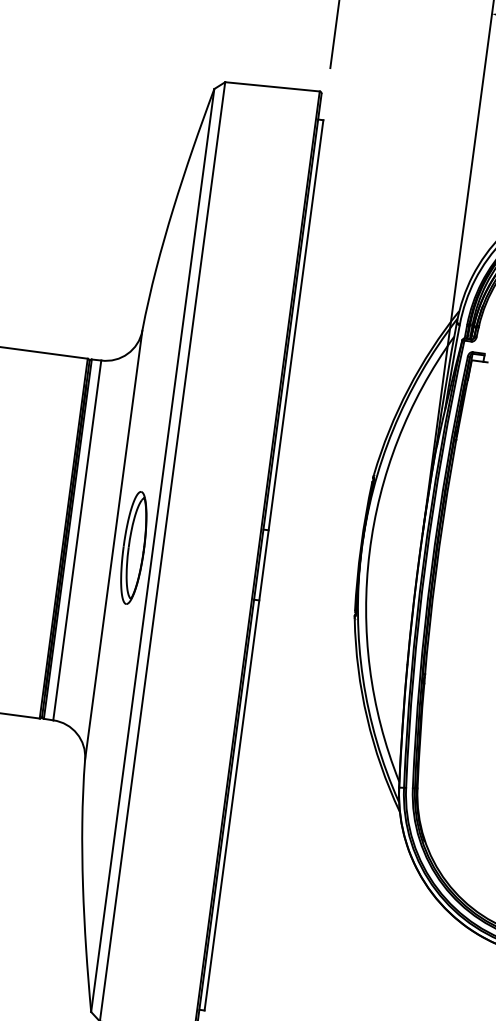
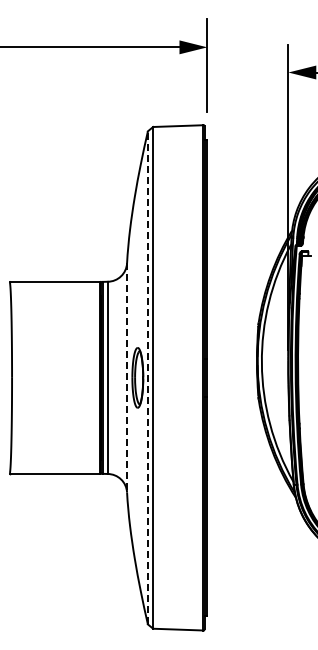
line: (114, 544) -> (127, 377), solid -> dashed
line: (152, 549) -> (147, 377), solid -> dashed

